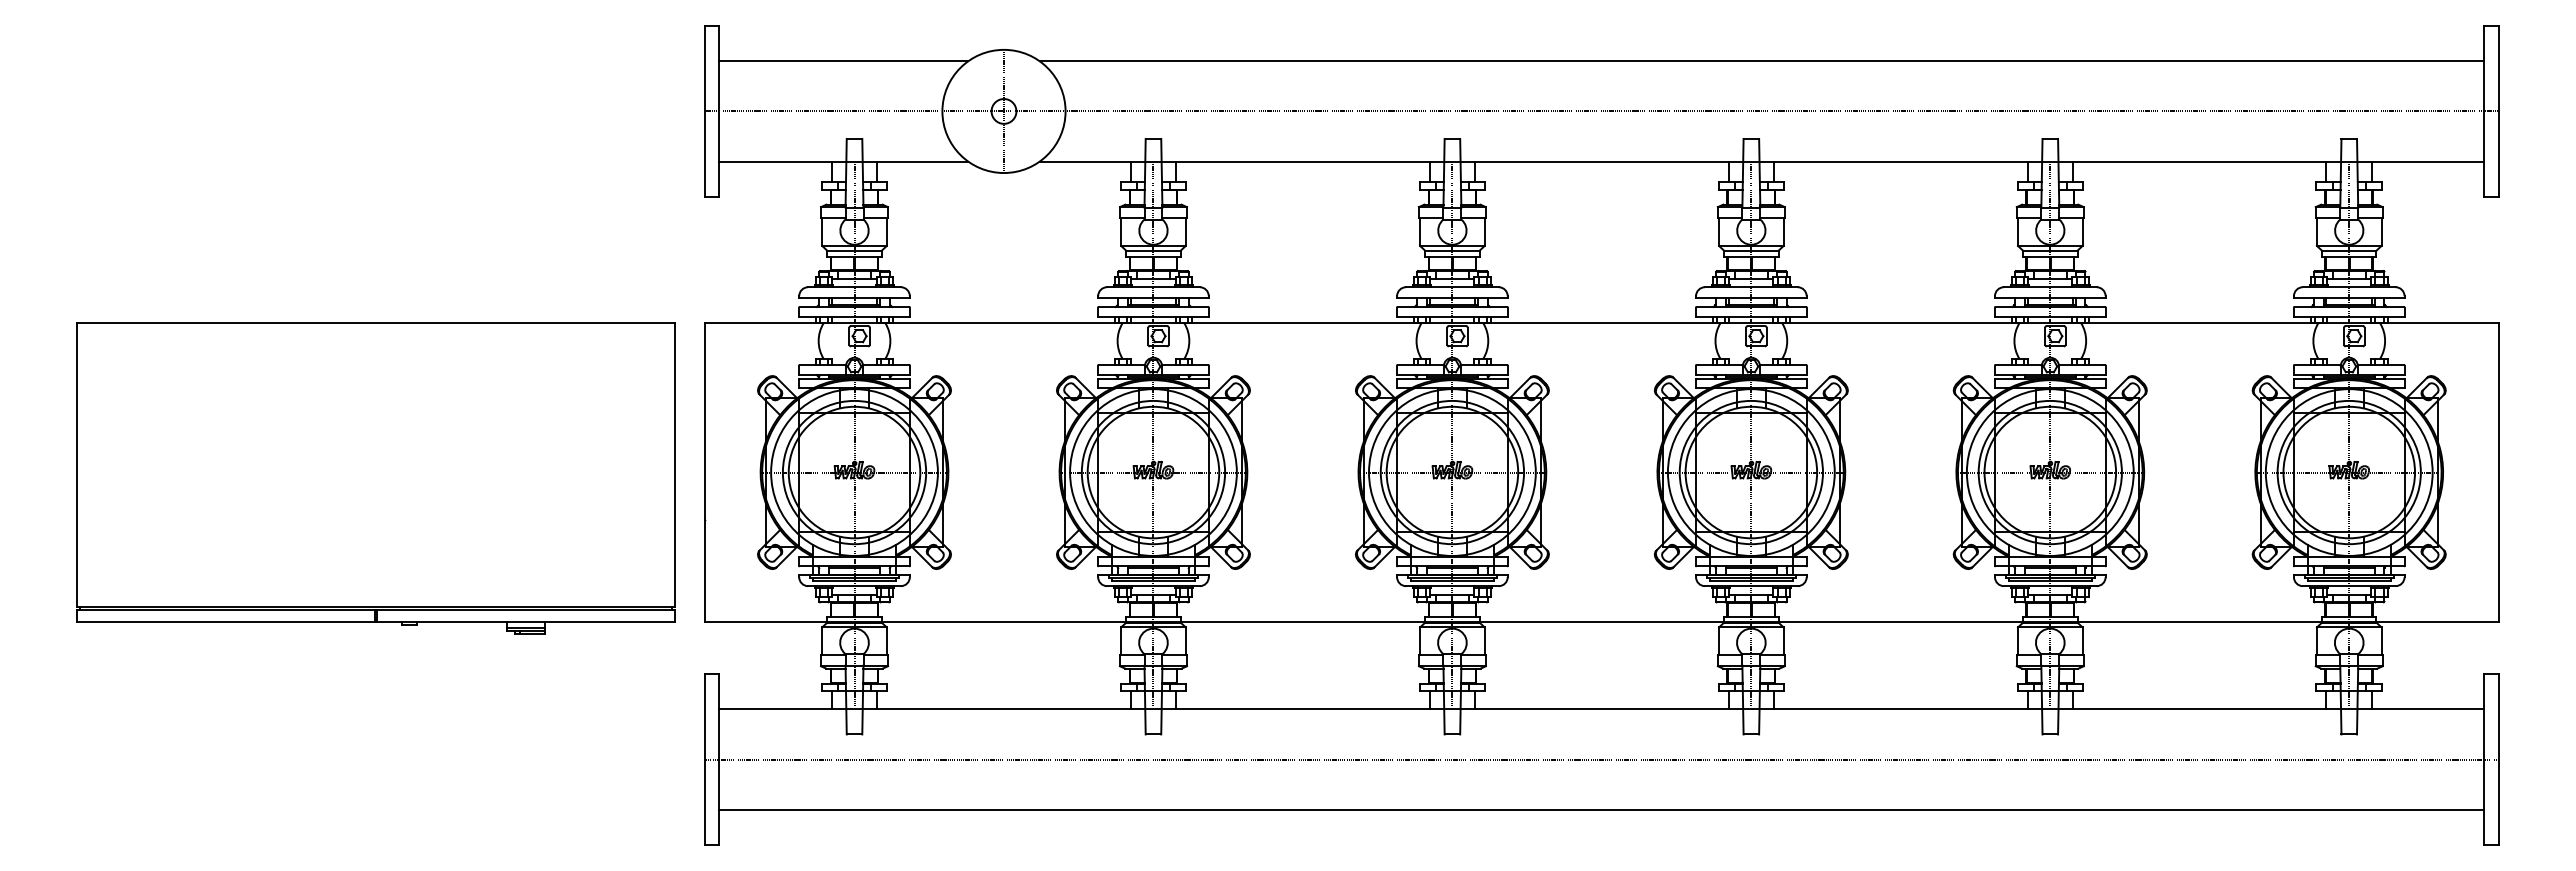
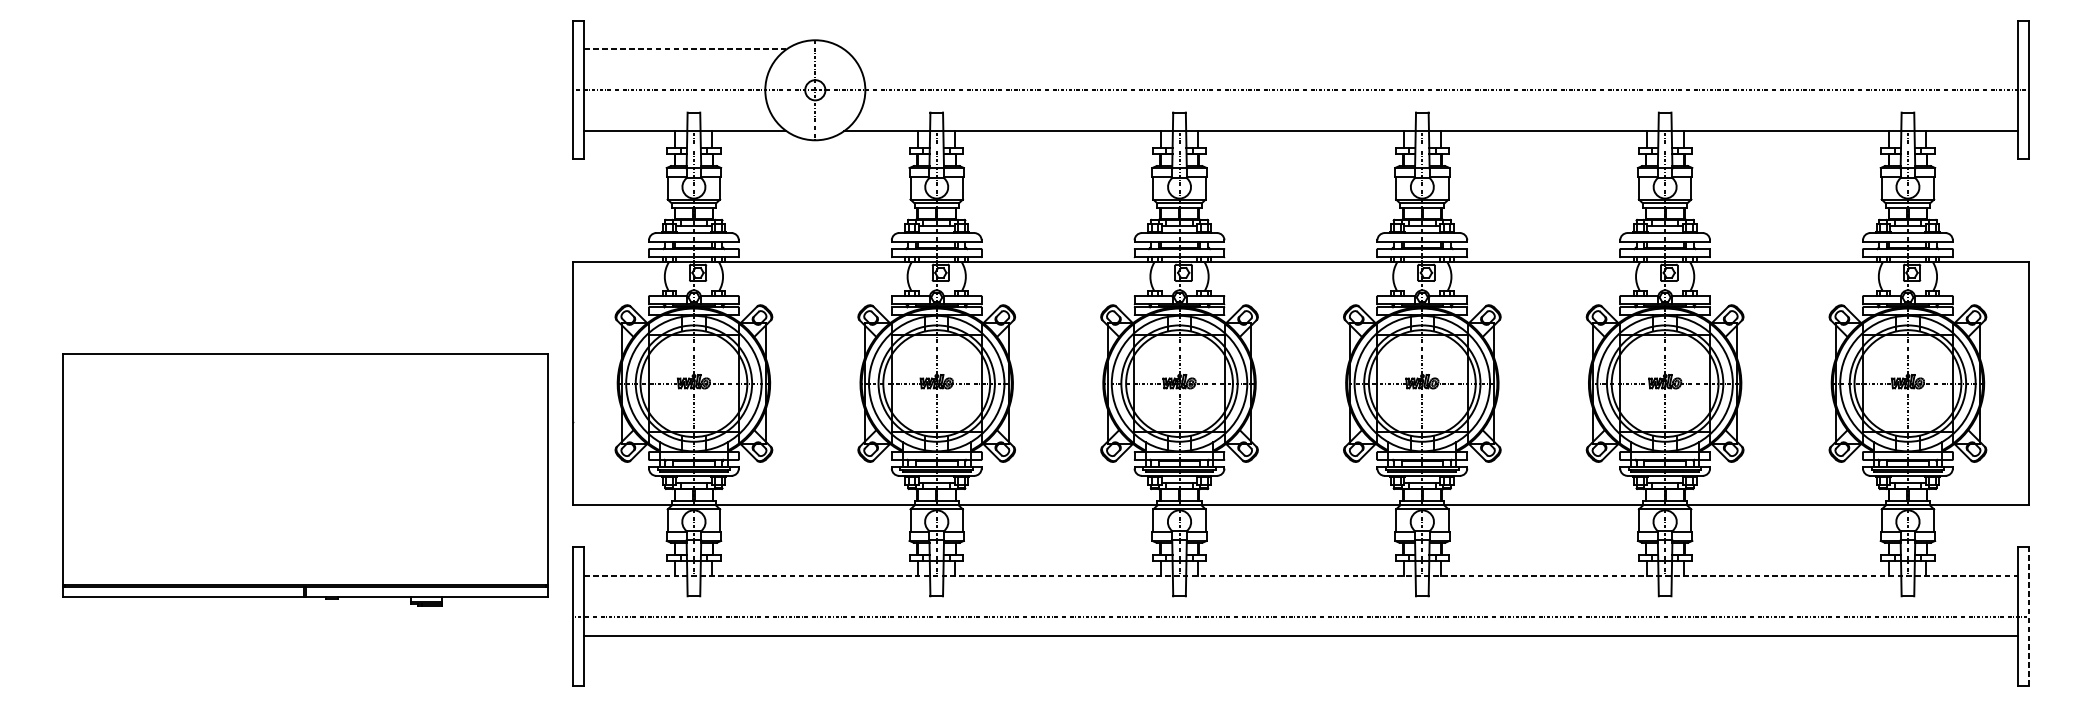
line: (843, 61) -> (684, 49), solid -> dashed
line: (1761, 61) -> (1430, 49), removed
part: (375, 478) -> (304, 480), moved
line: (1602, 709) -> (1301, 576), solid -> dashed
line: (2498, 759) -> (2029, 616), solid -> dashed
line: (1601, 809) -> (1300, 635), moved

